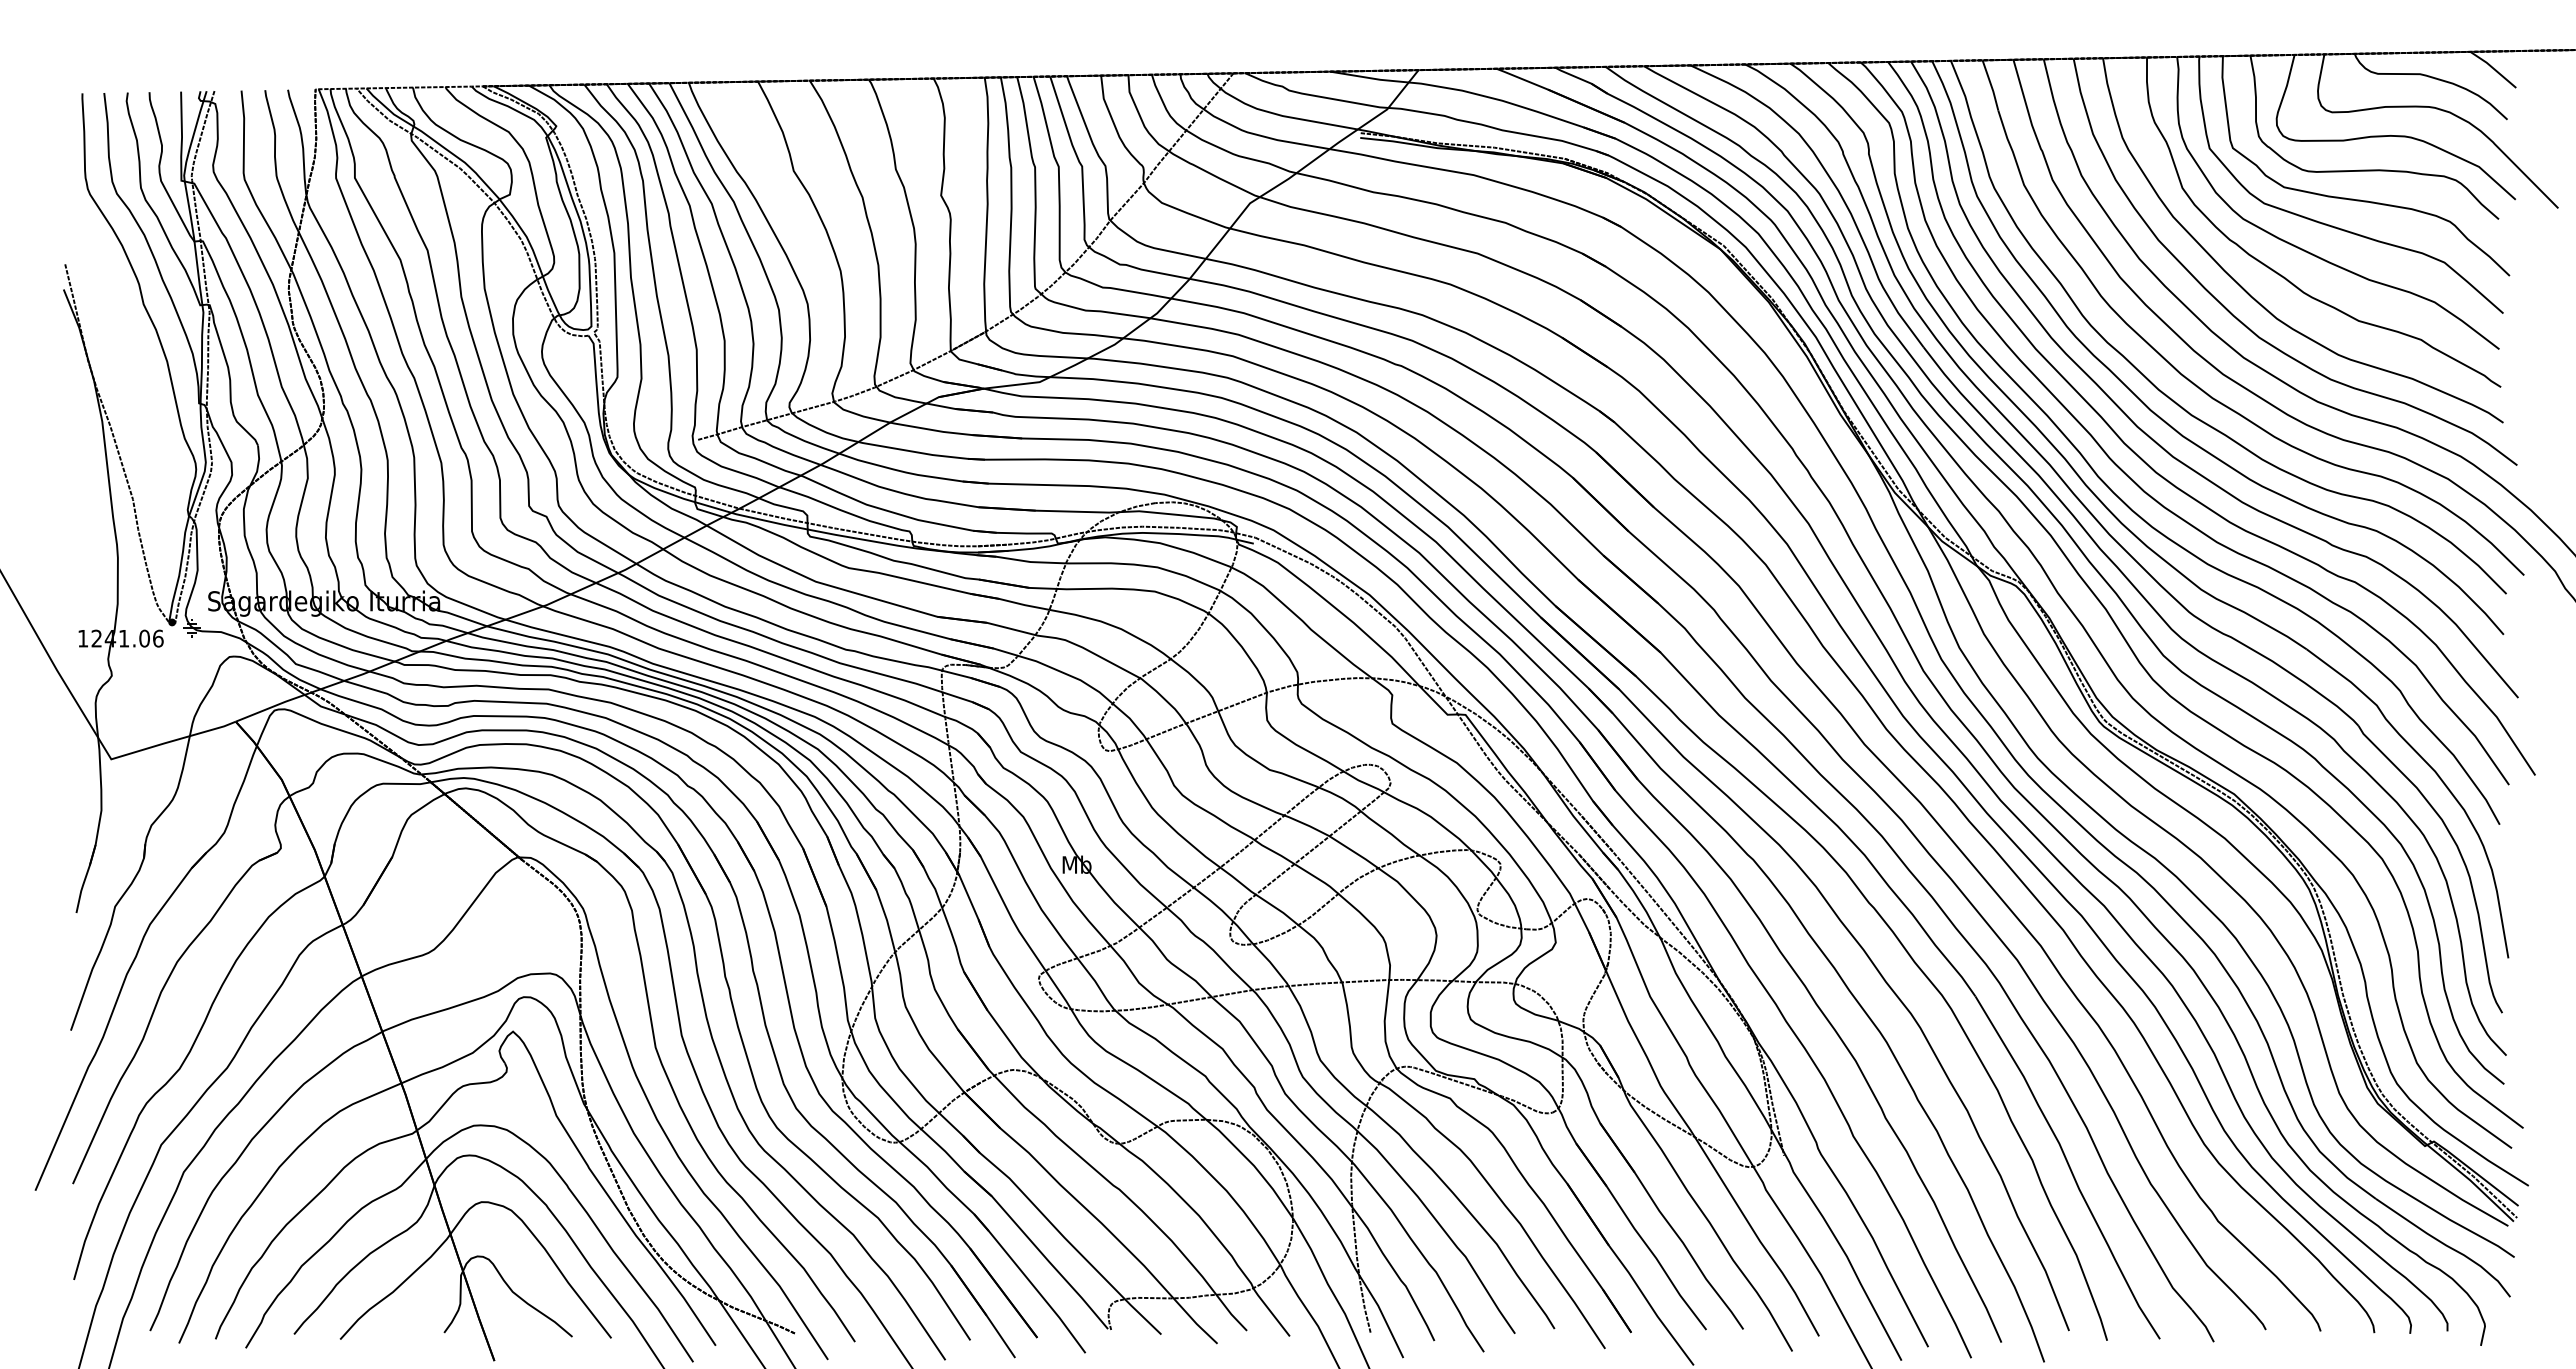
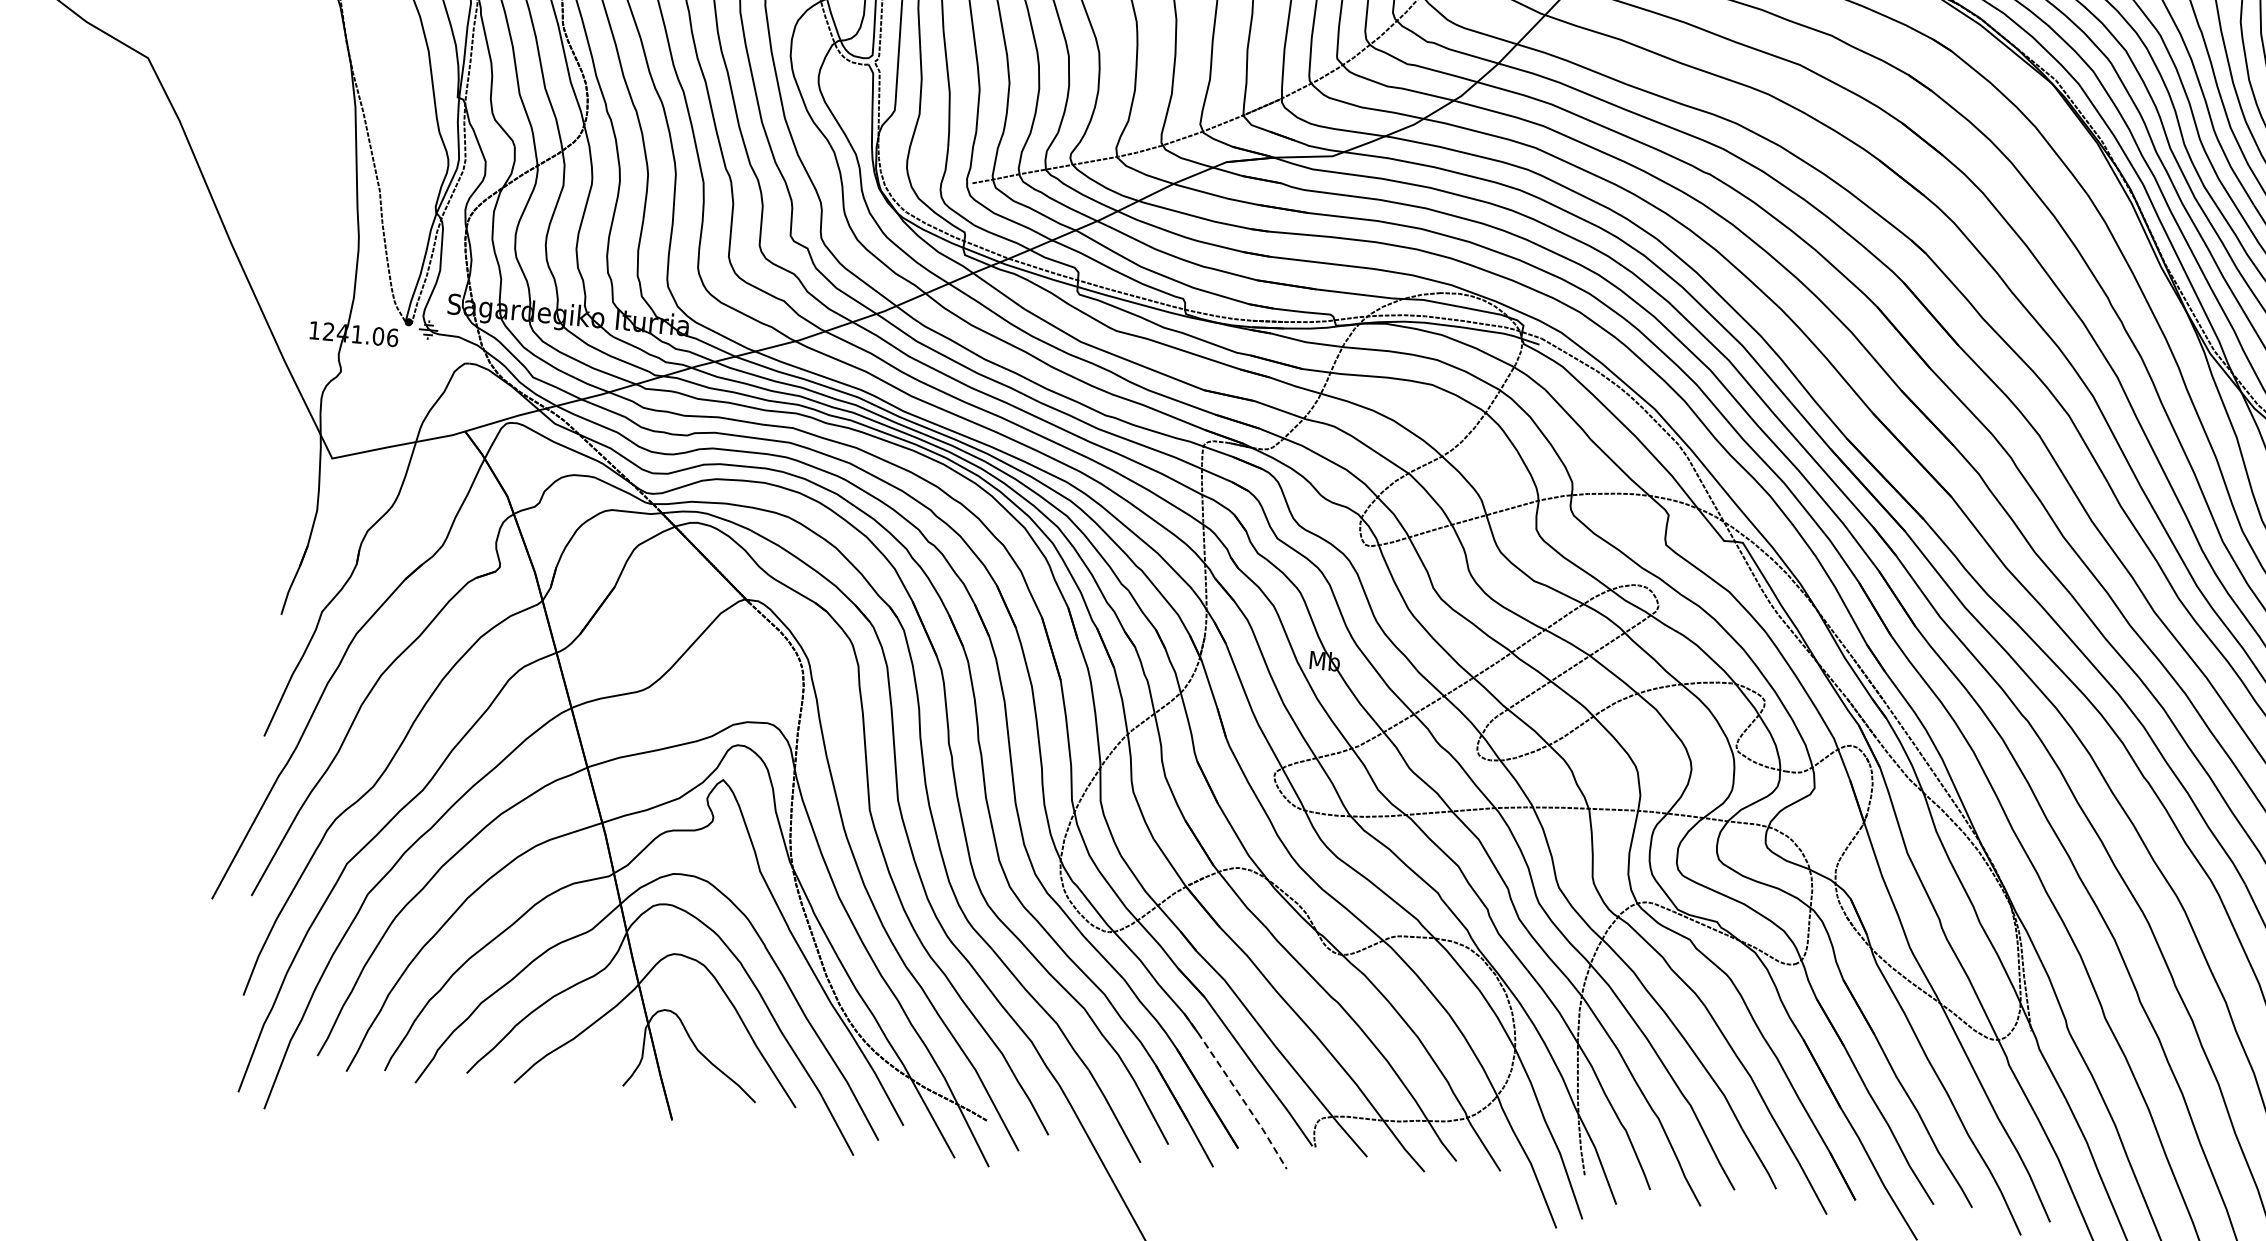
line: (1031, 1282) -> (1237, 1090), solid -> dashed

